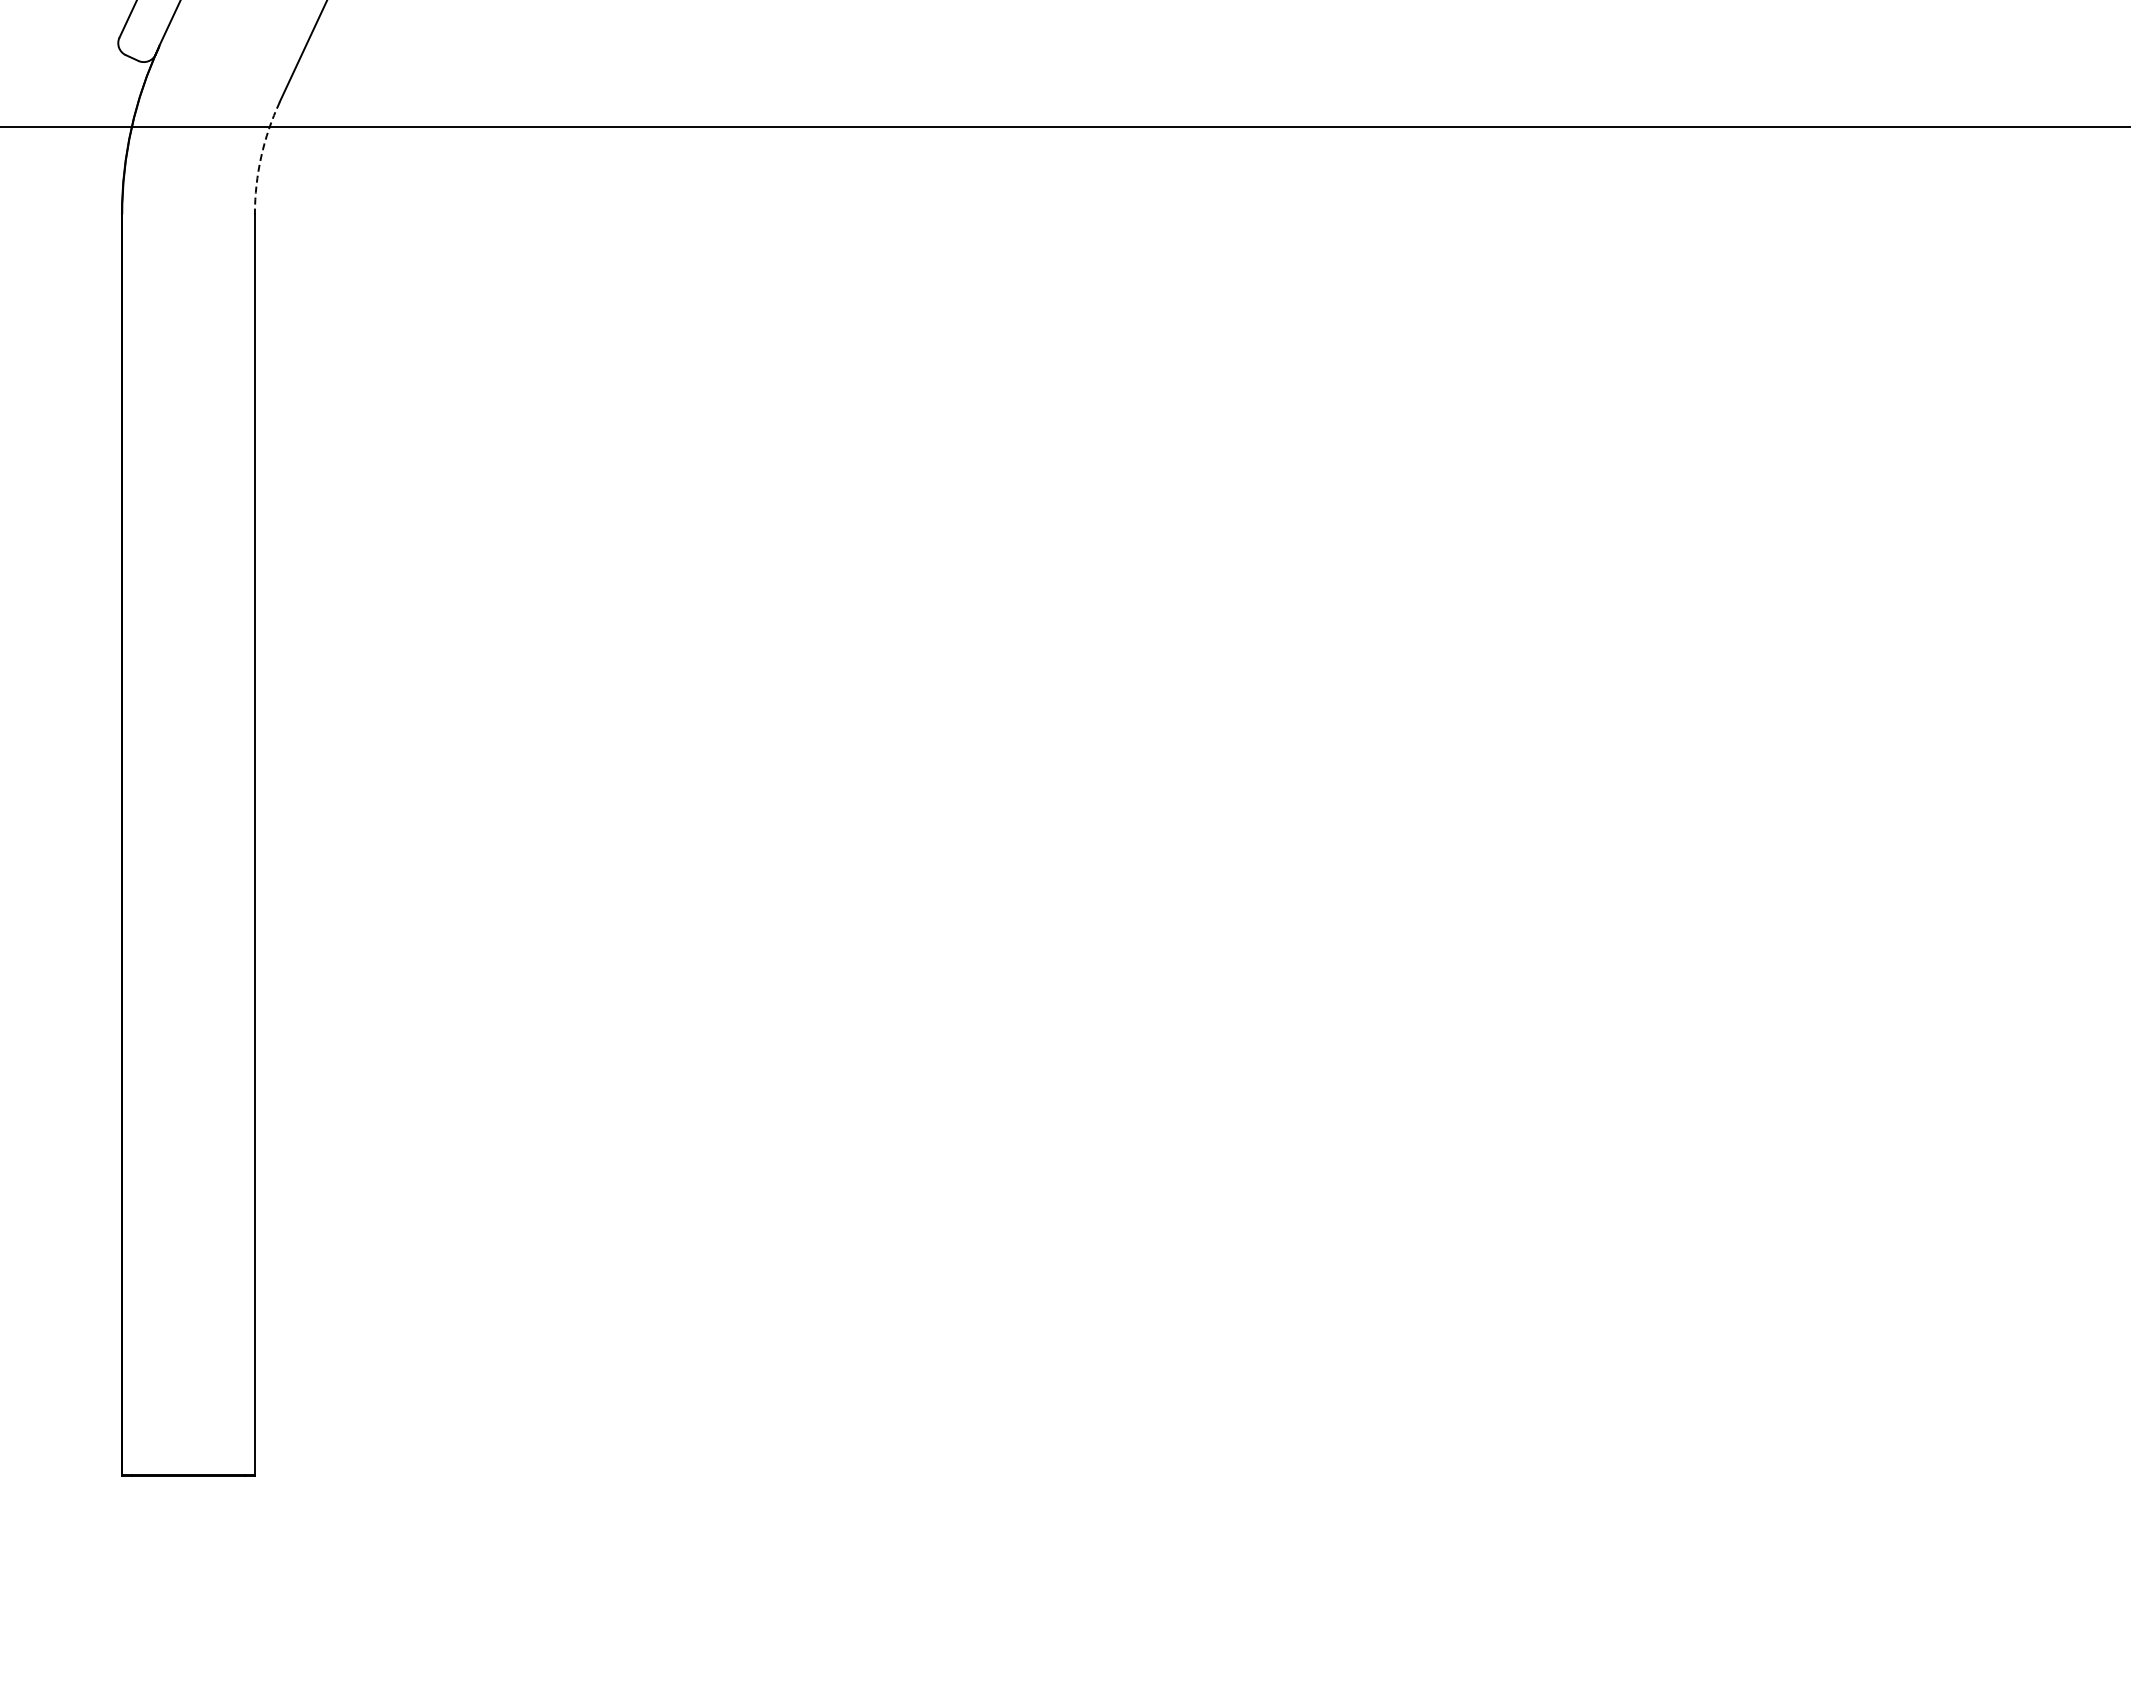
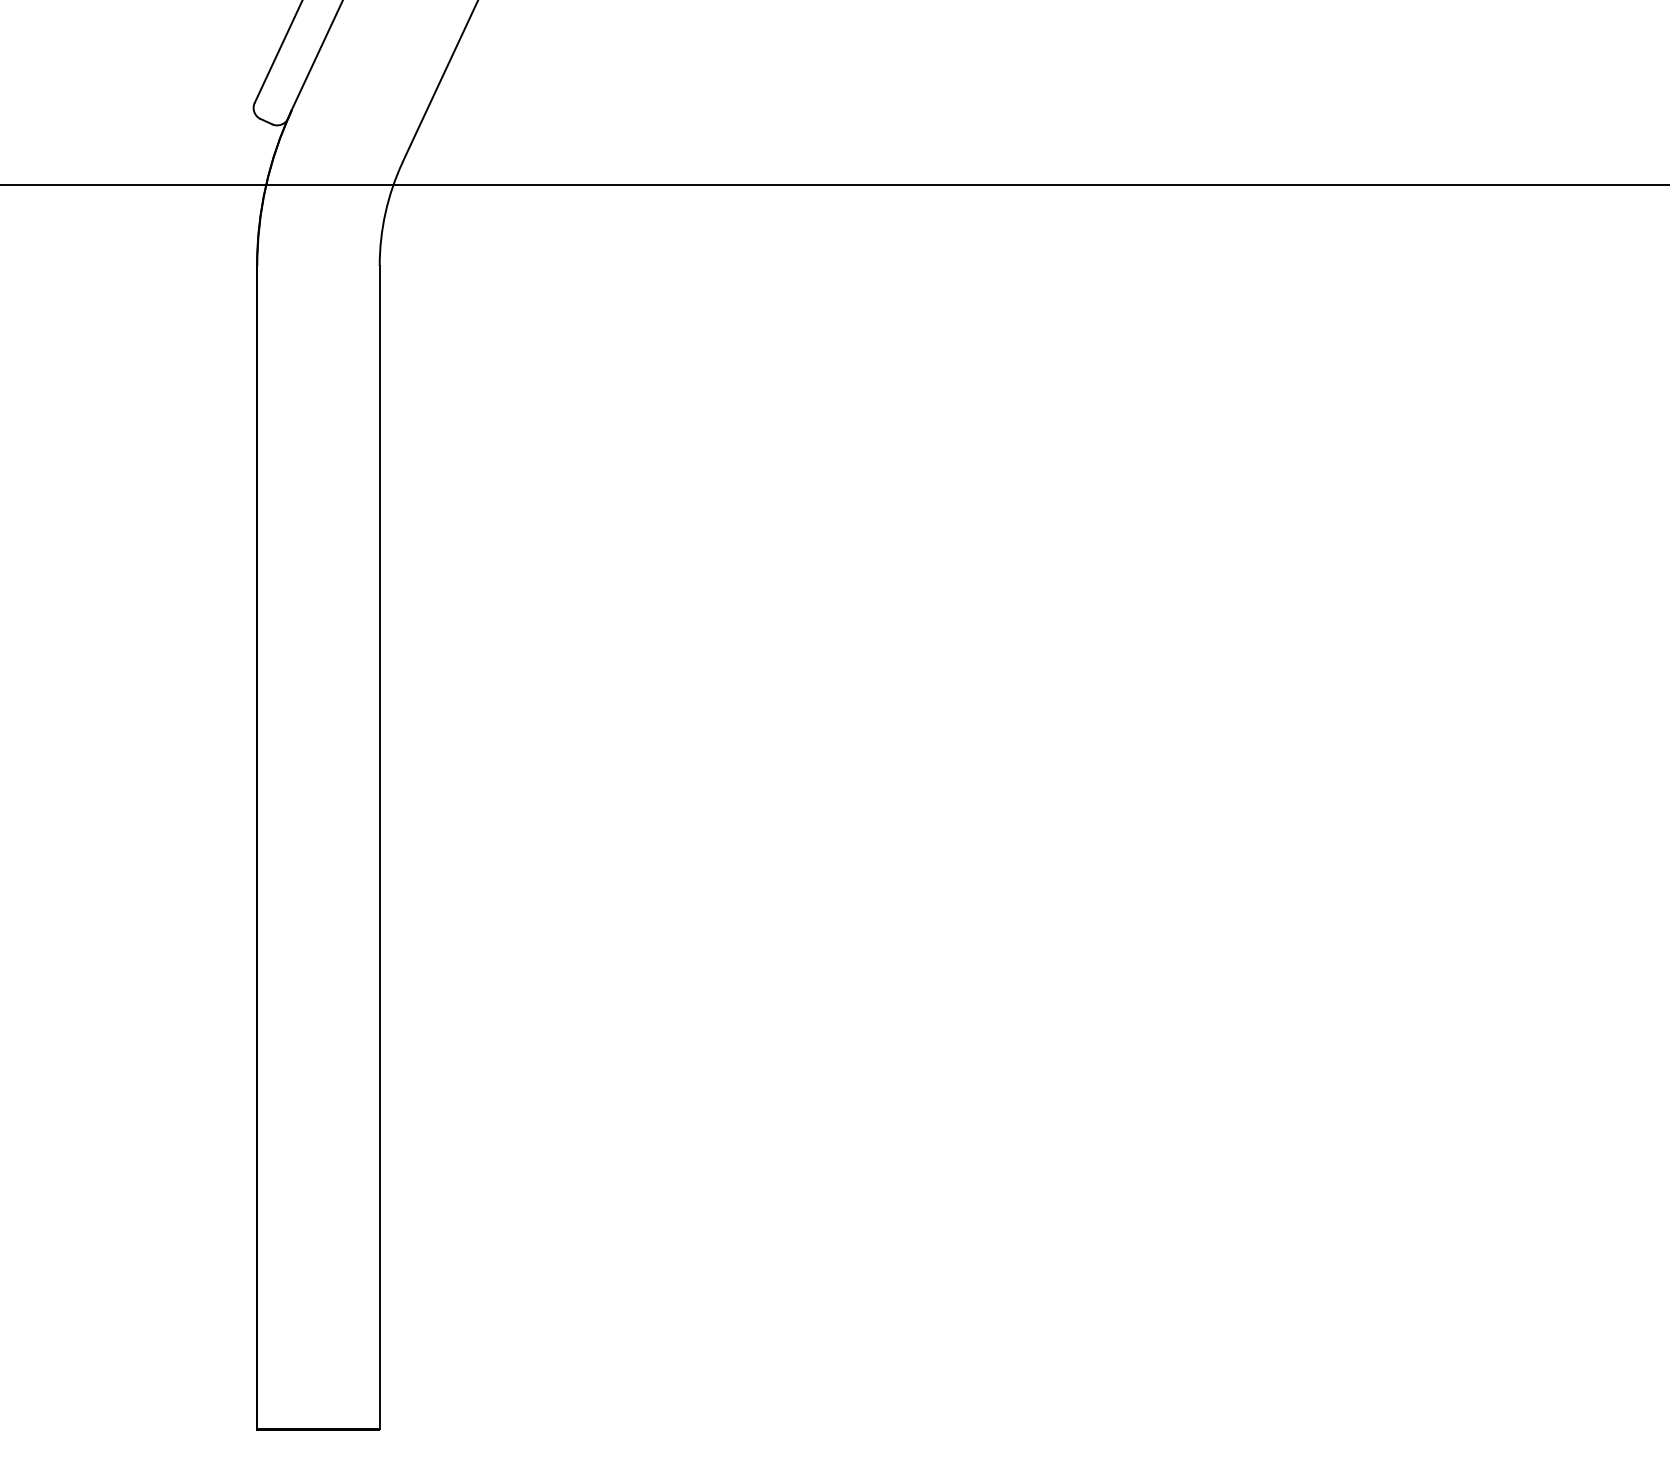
arc: (261, 156) -> (385, 212), dashed -> solid

